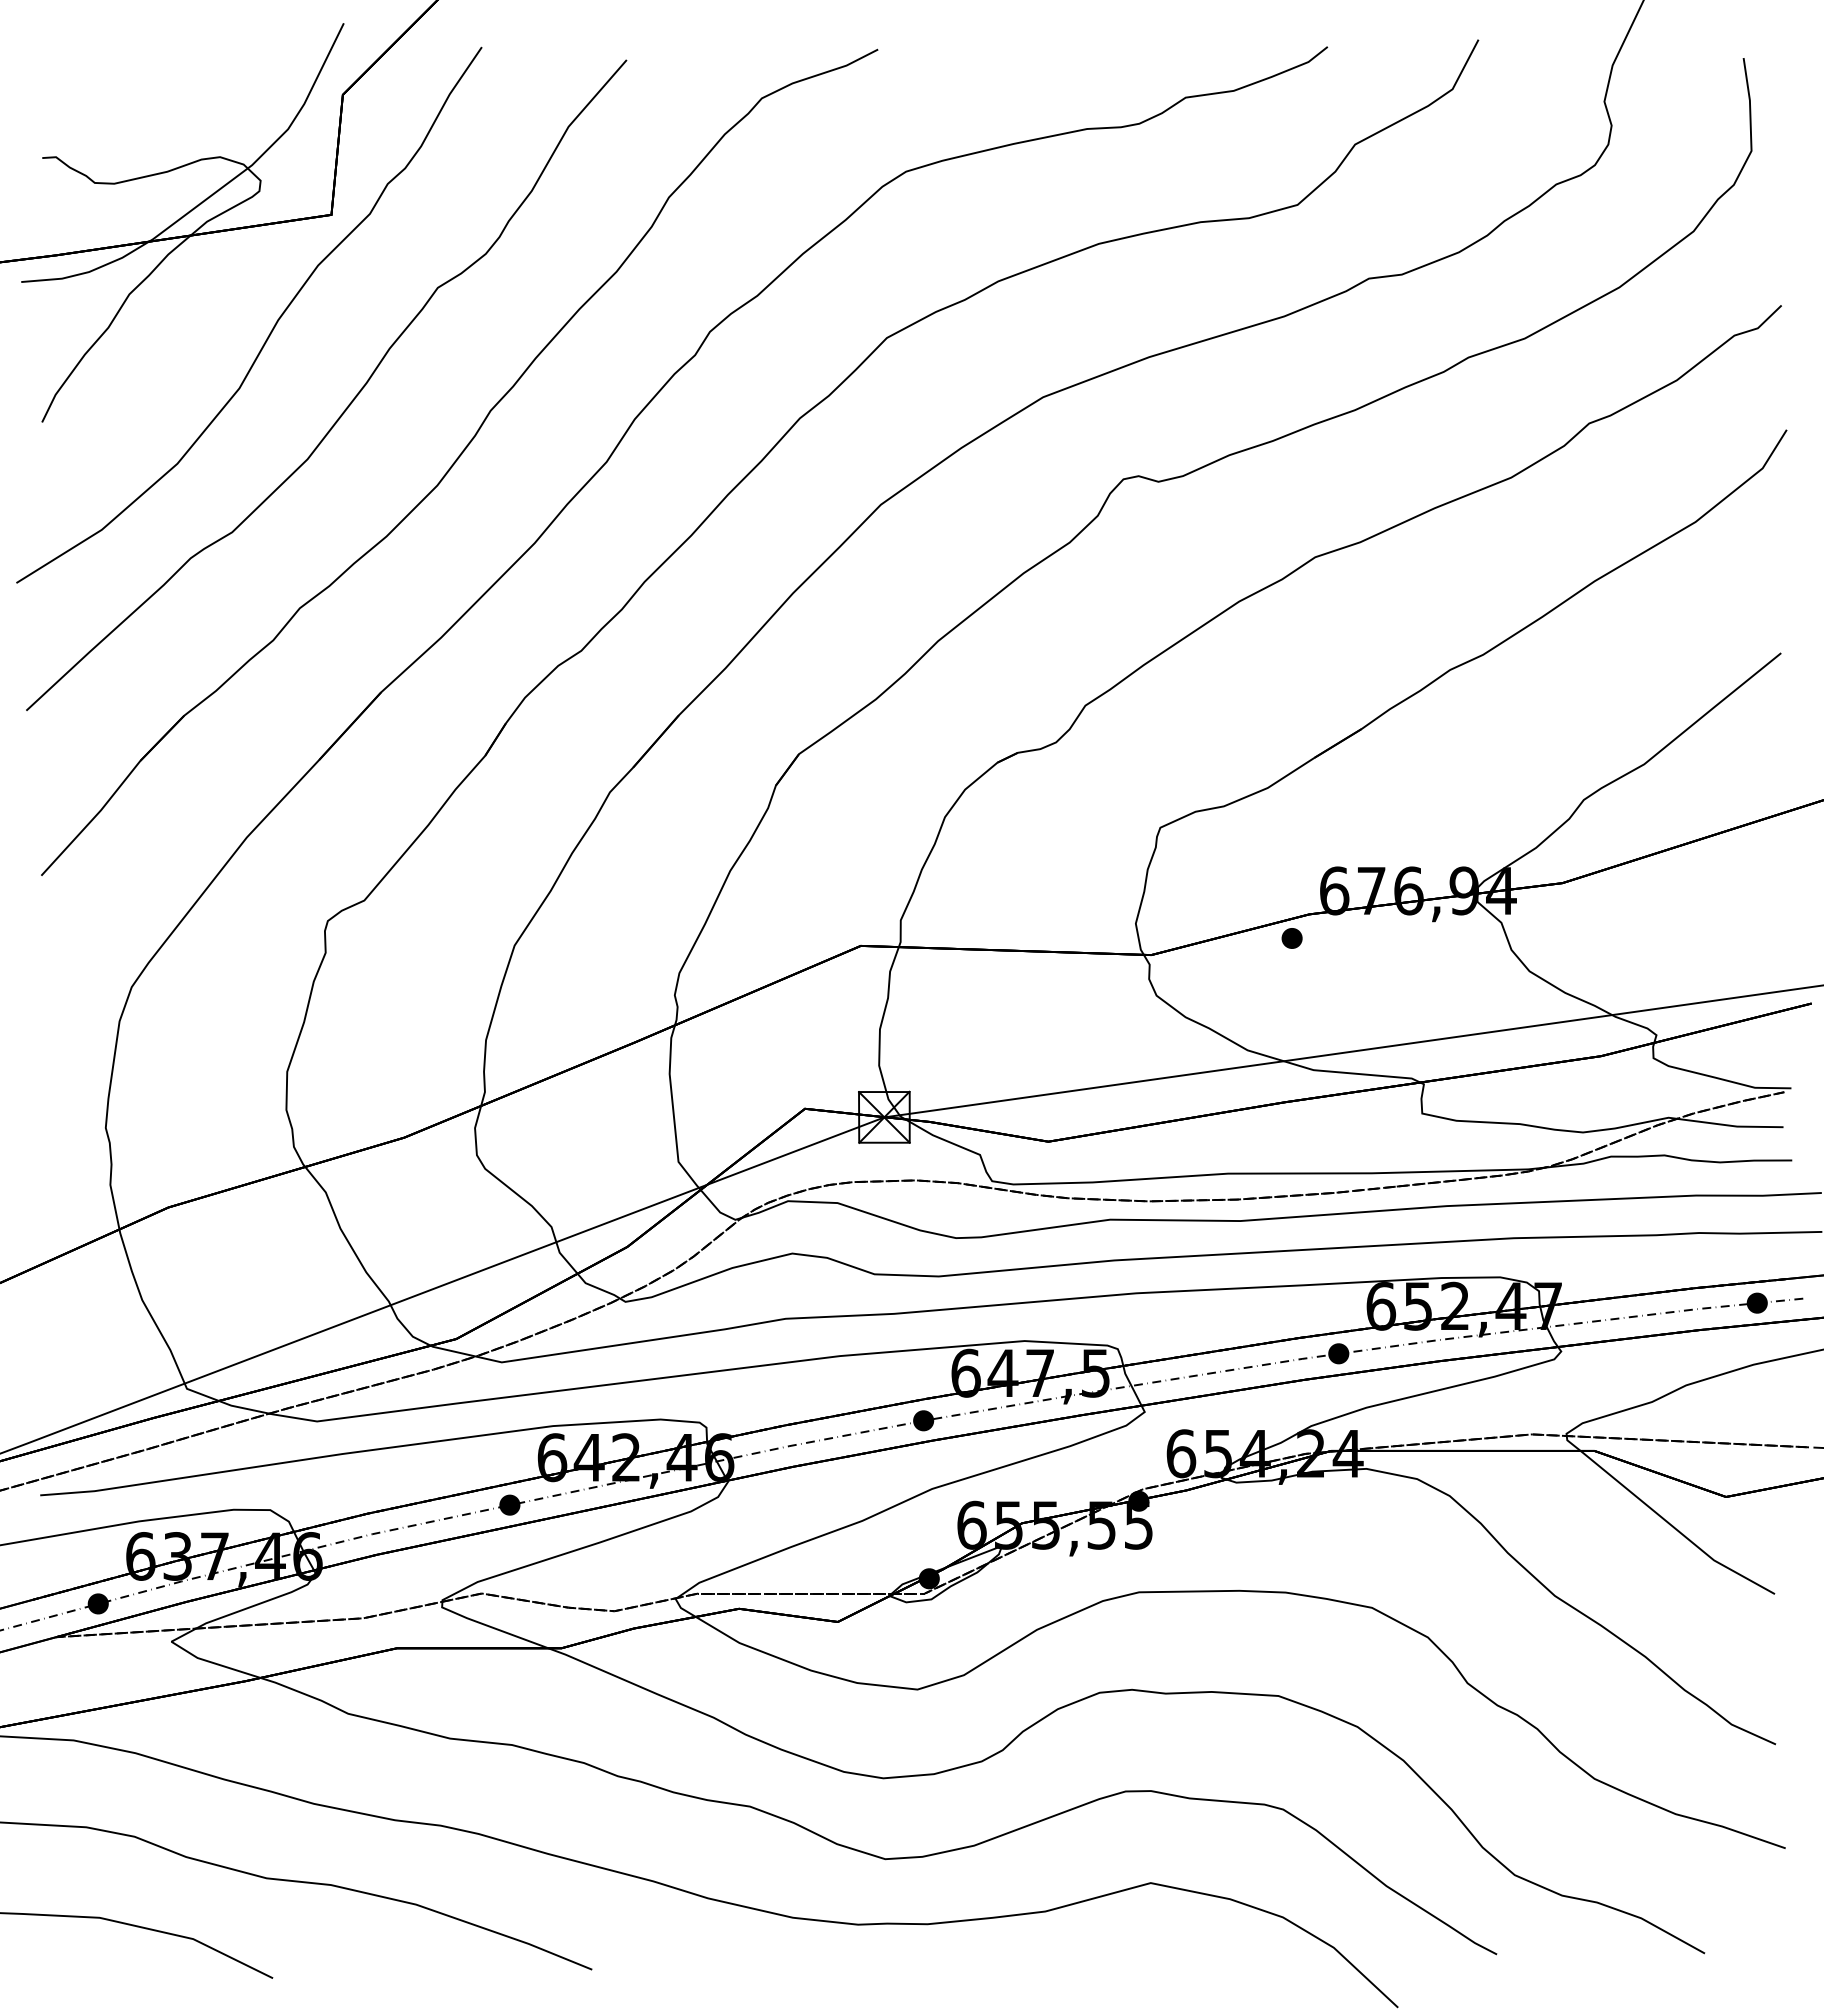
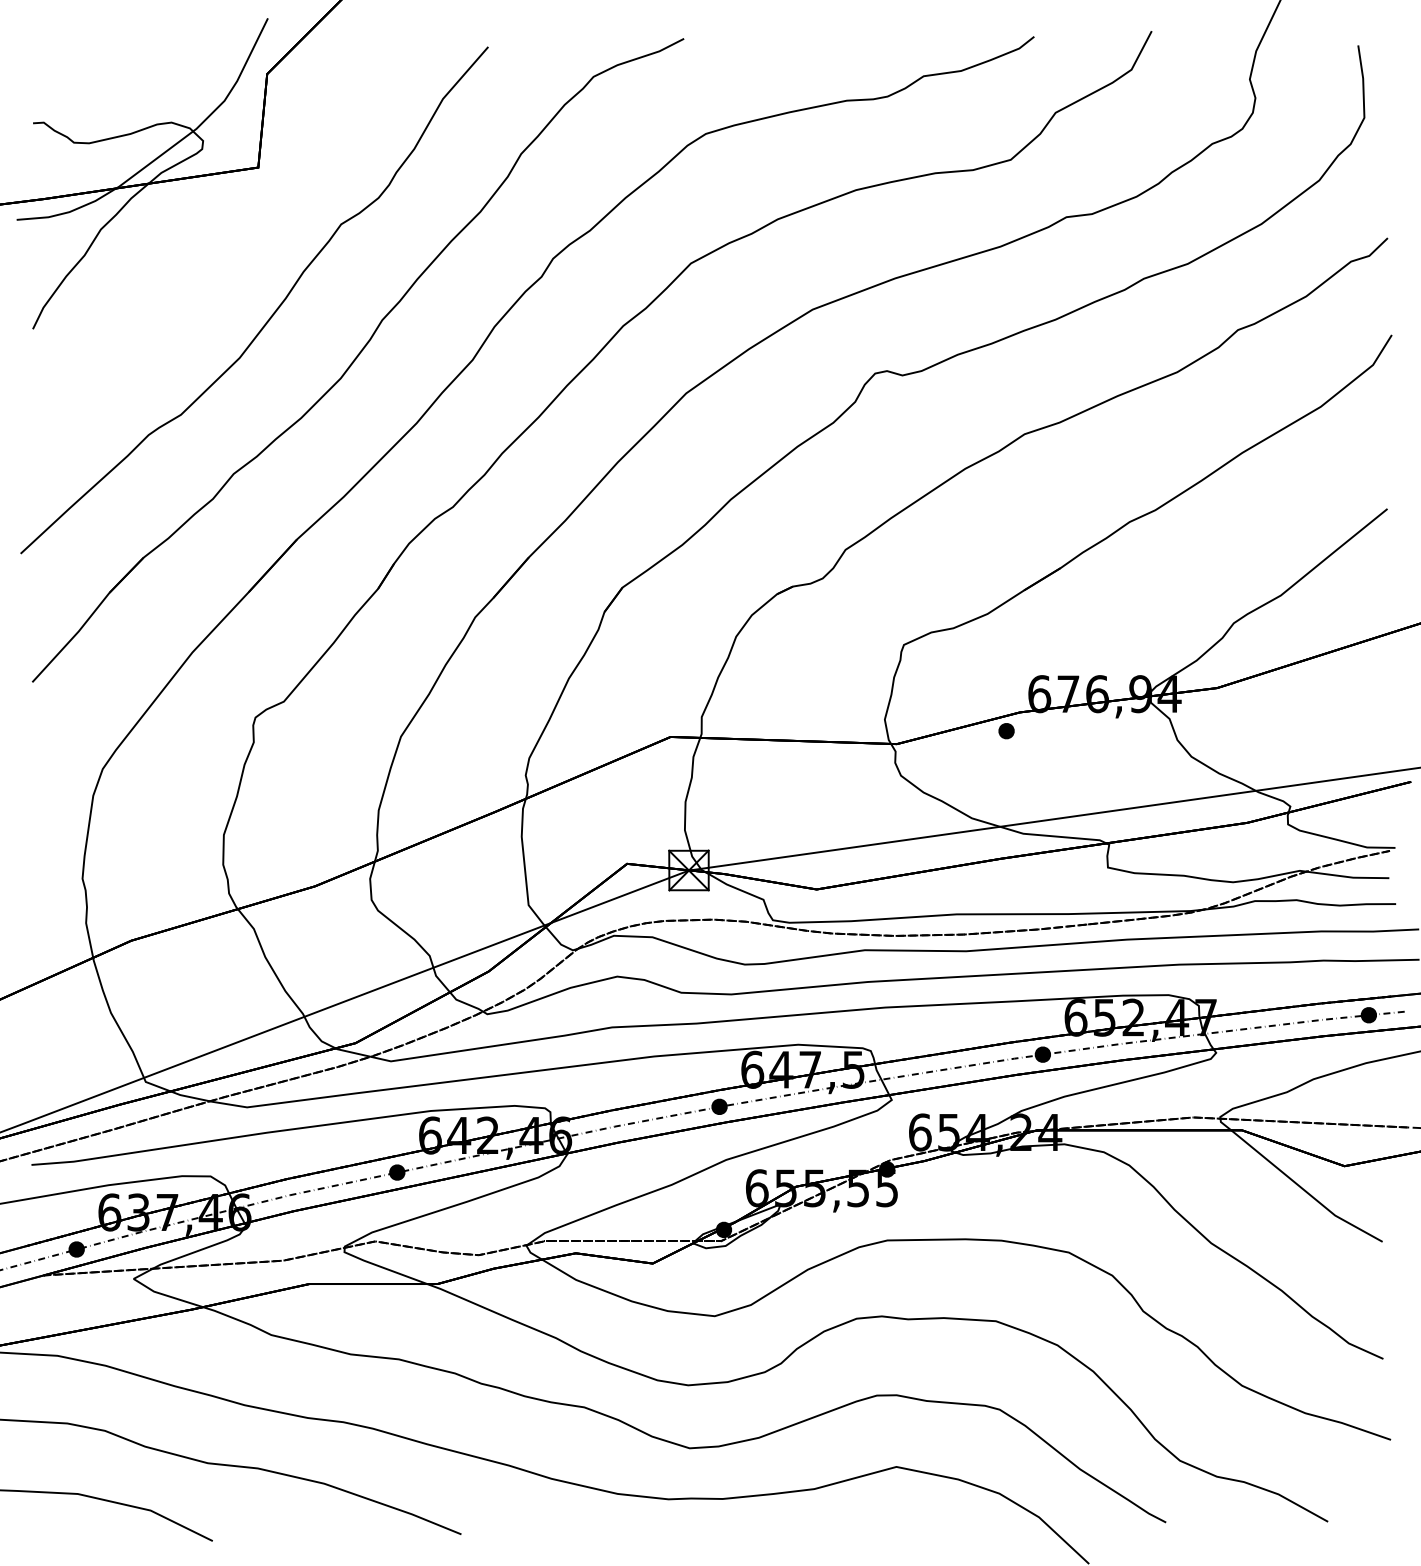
curve: (271, 329) -> (211, 256), removed

